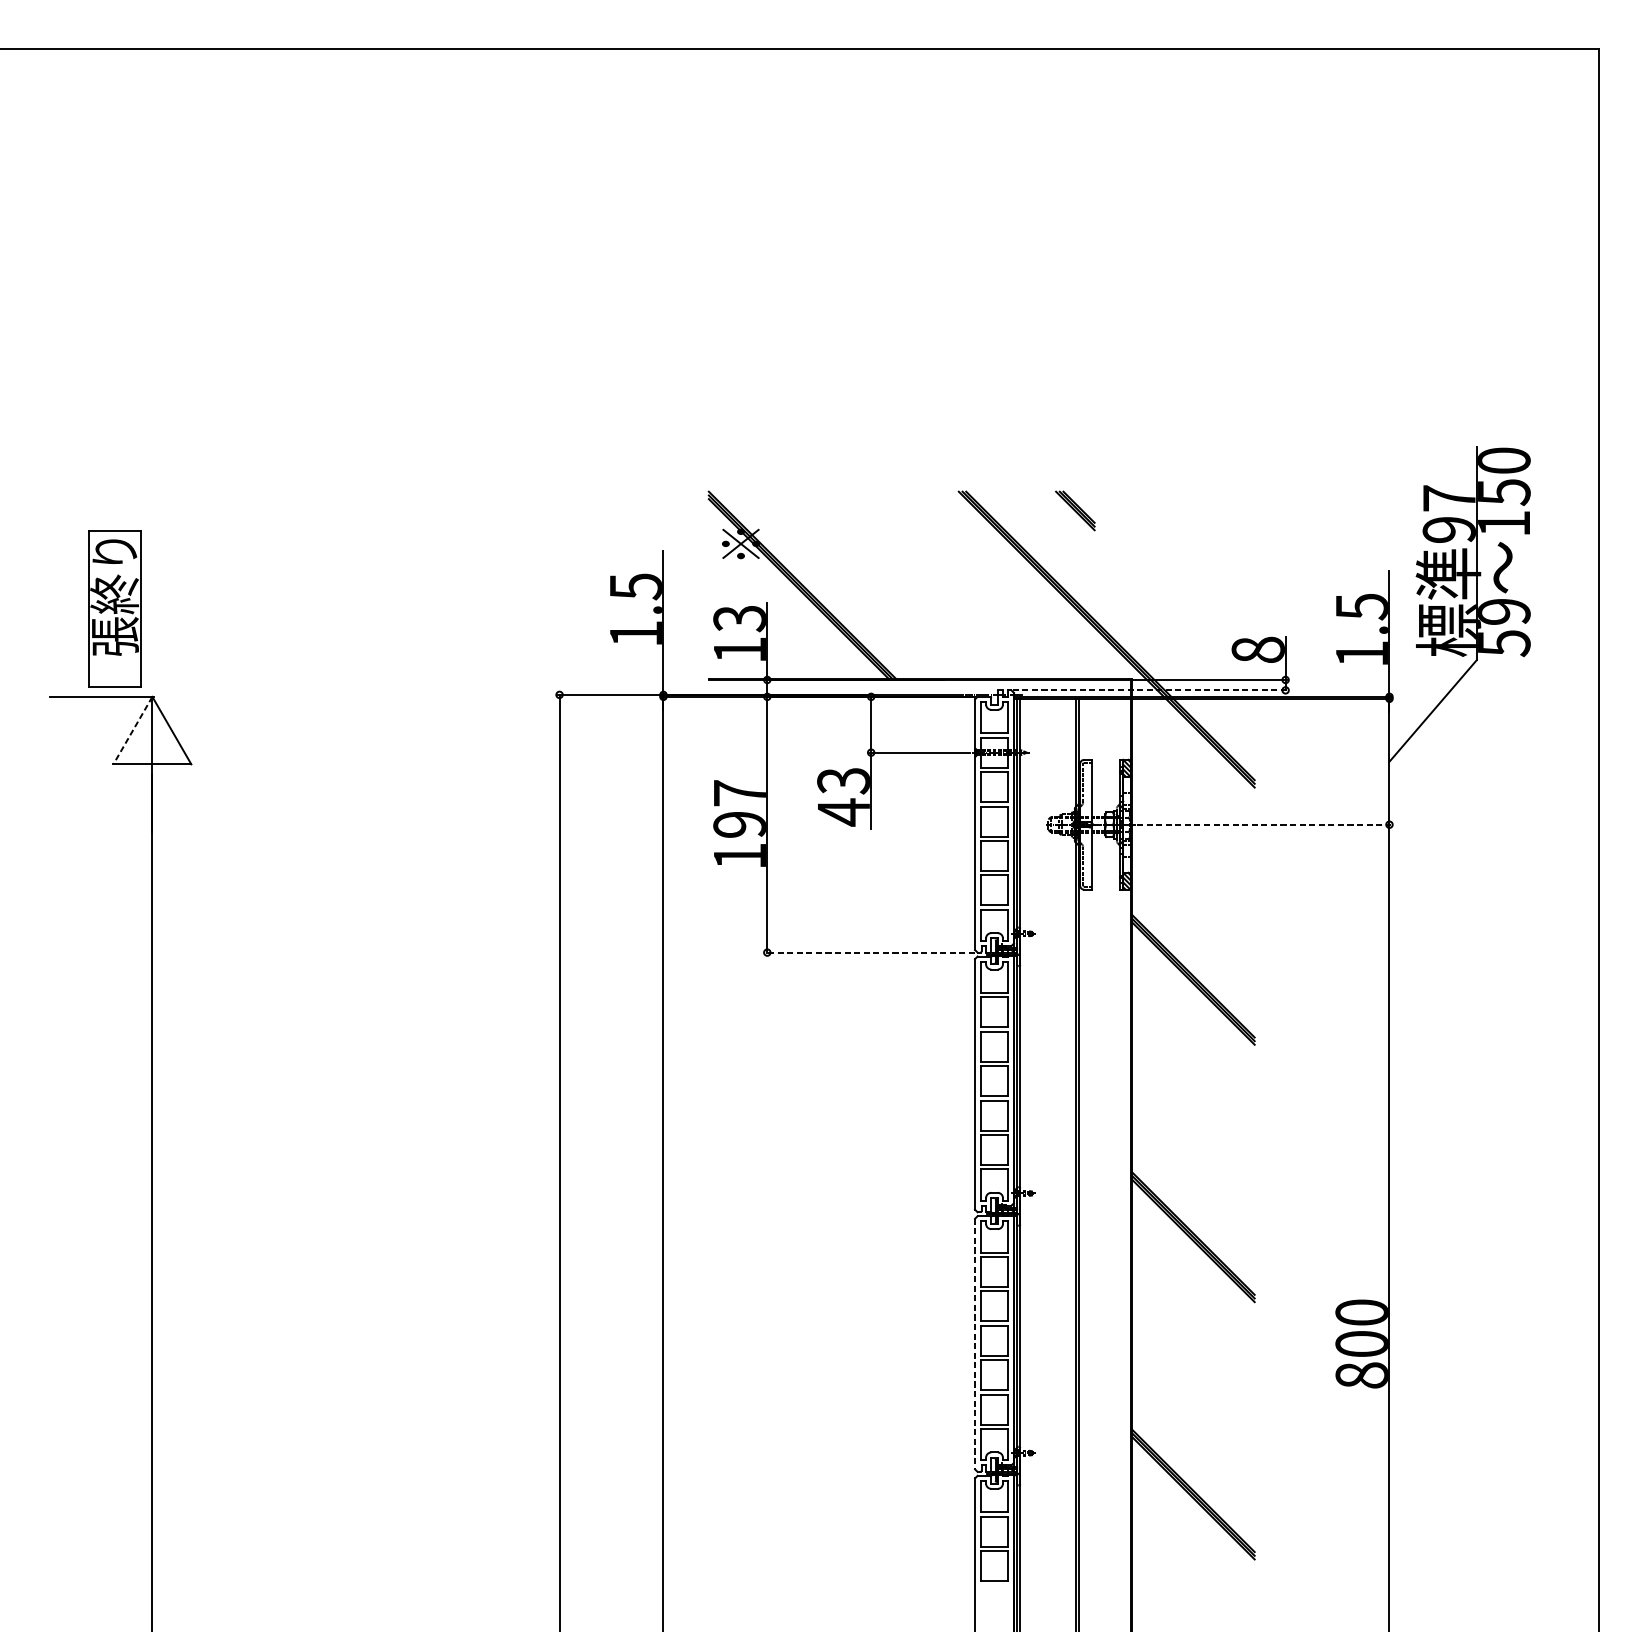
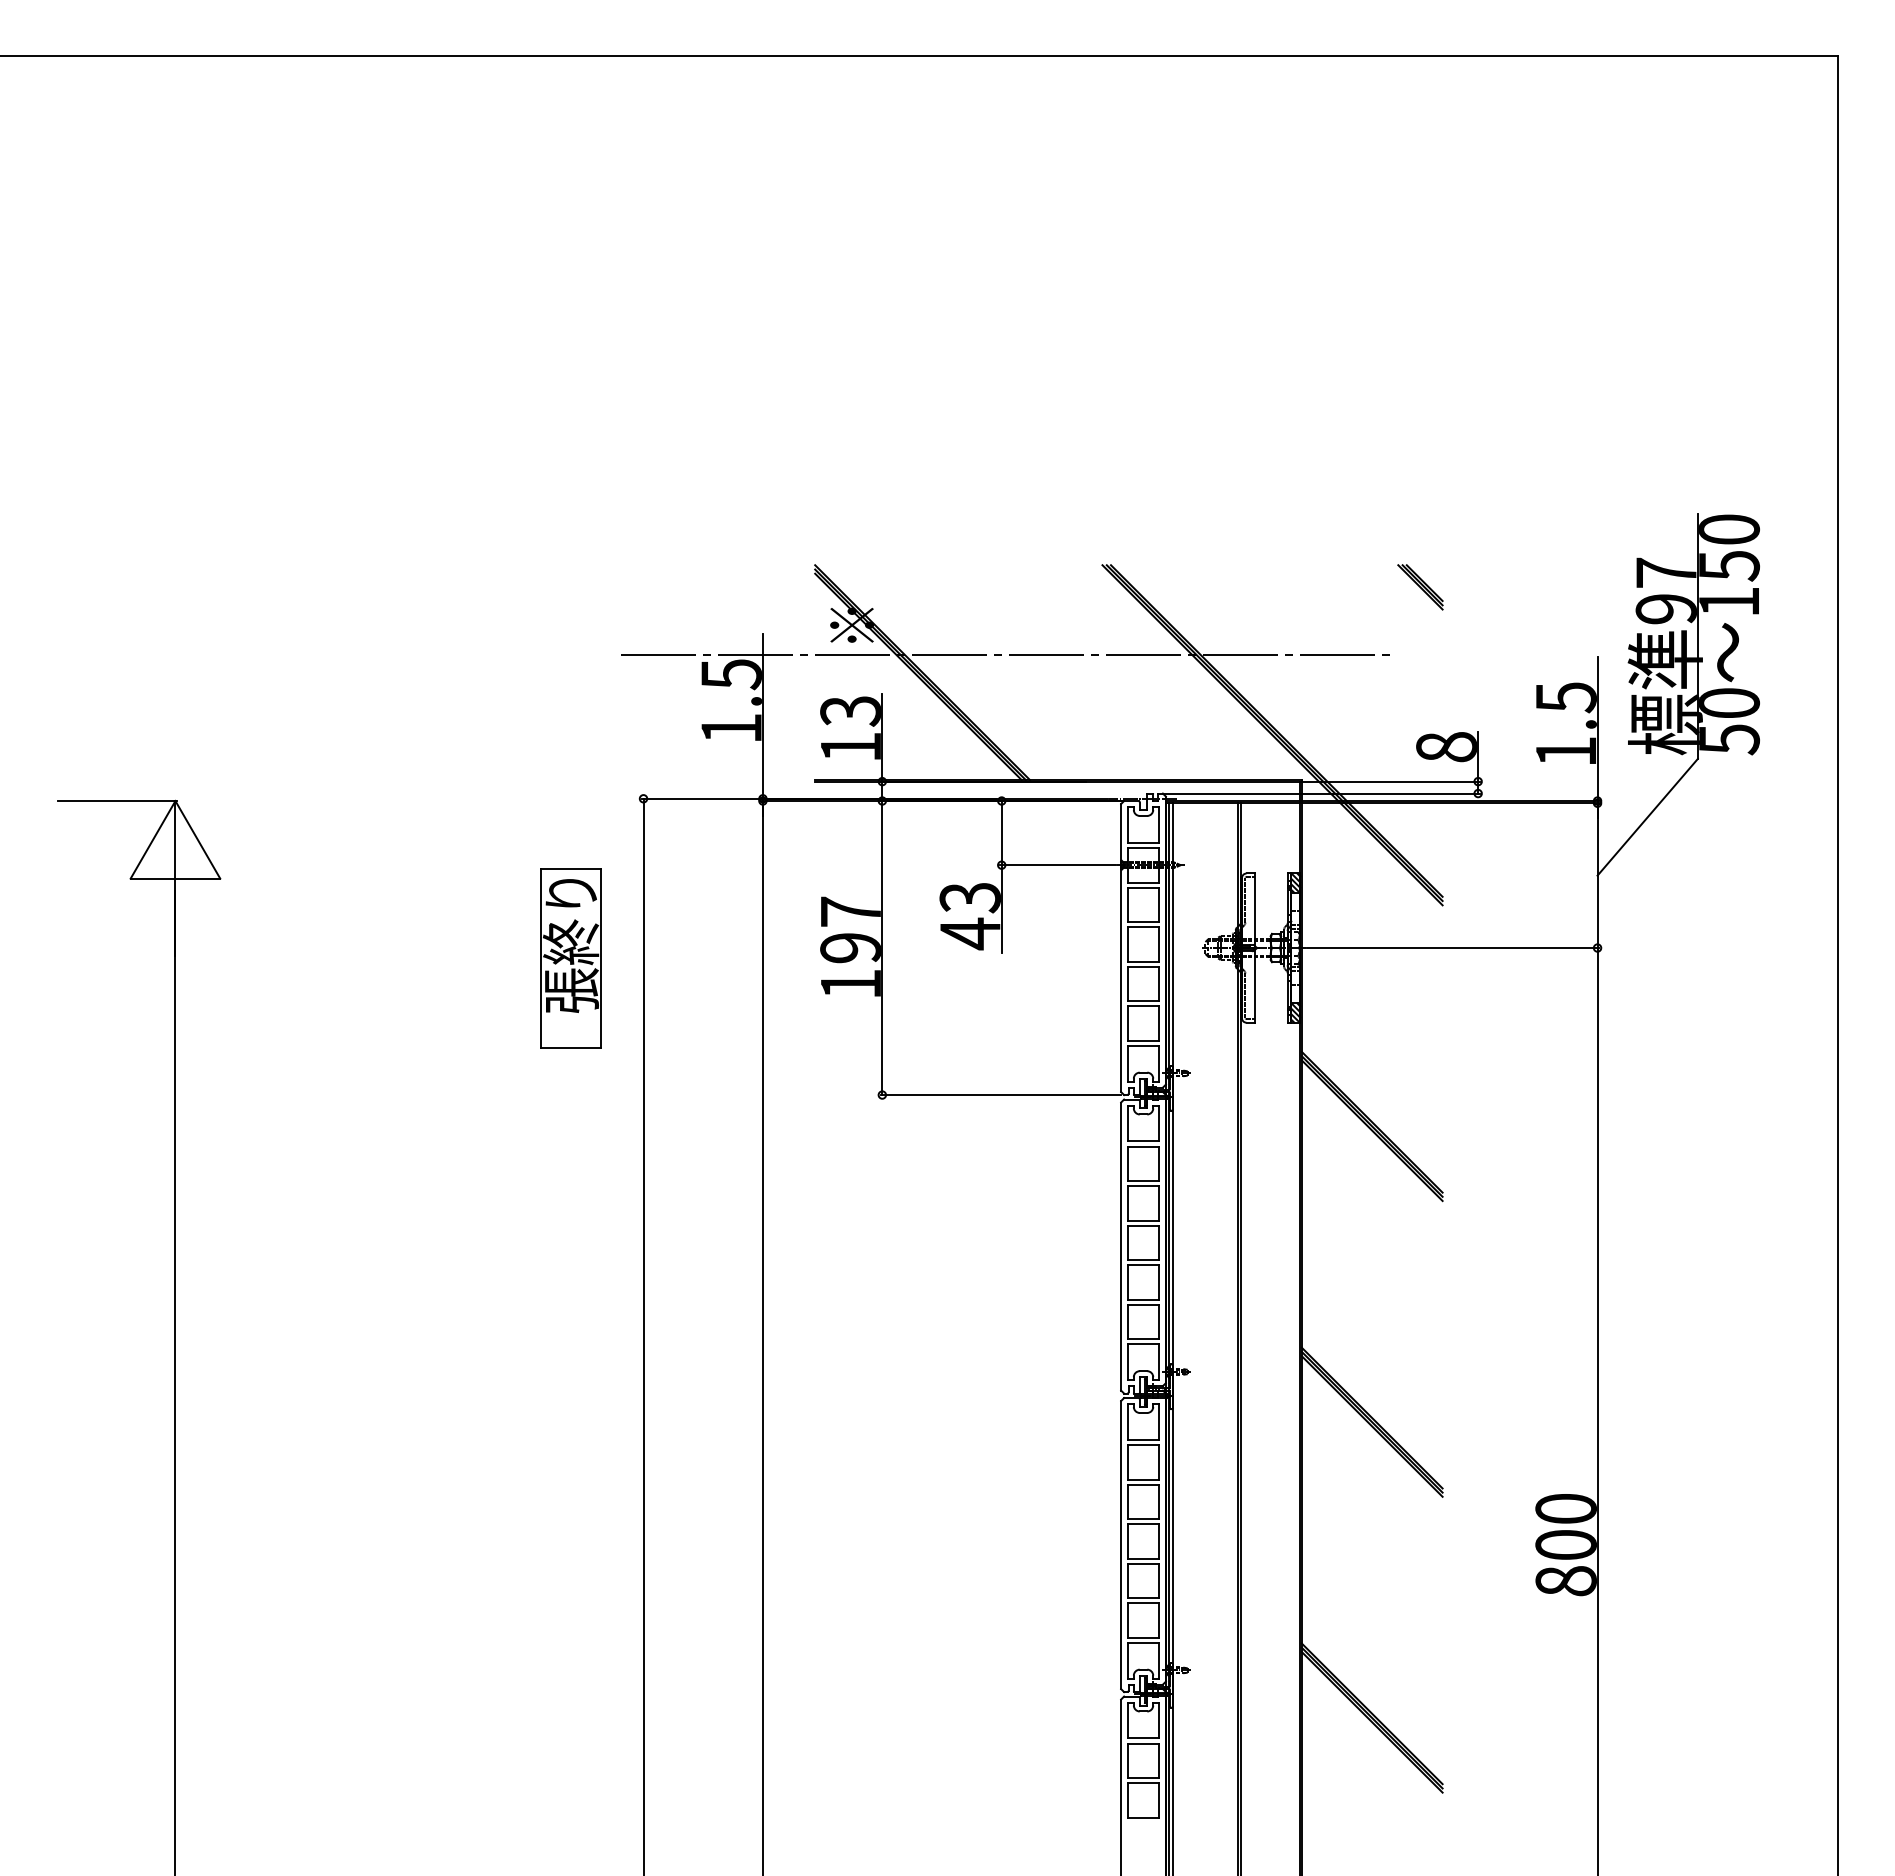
part: (1075, 511) -> (1420, 587), moved
line: (874, 569) -> (1005, 654), added
part: (114, 608) -> (570, 958), moved
text: (1504, 612) -> (1729, 703), 59 -> 50
line: (1150, 690) -> (1322, 793), dashed -> solid
line: (133, 730) -> (153, 839), dashed -> solid
line: (1264, 825) -> (1453, 948), dashed -> solid
line: (870, 953) -> (1000, 1095), dashed -> solid
line: (975, 1344) -> (1121, 1545), dashed -> solid

